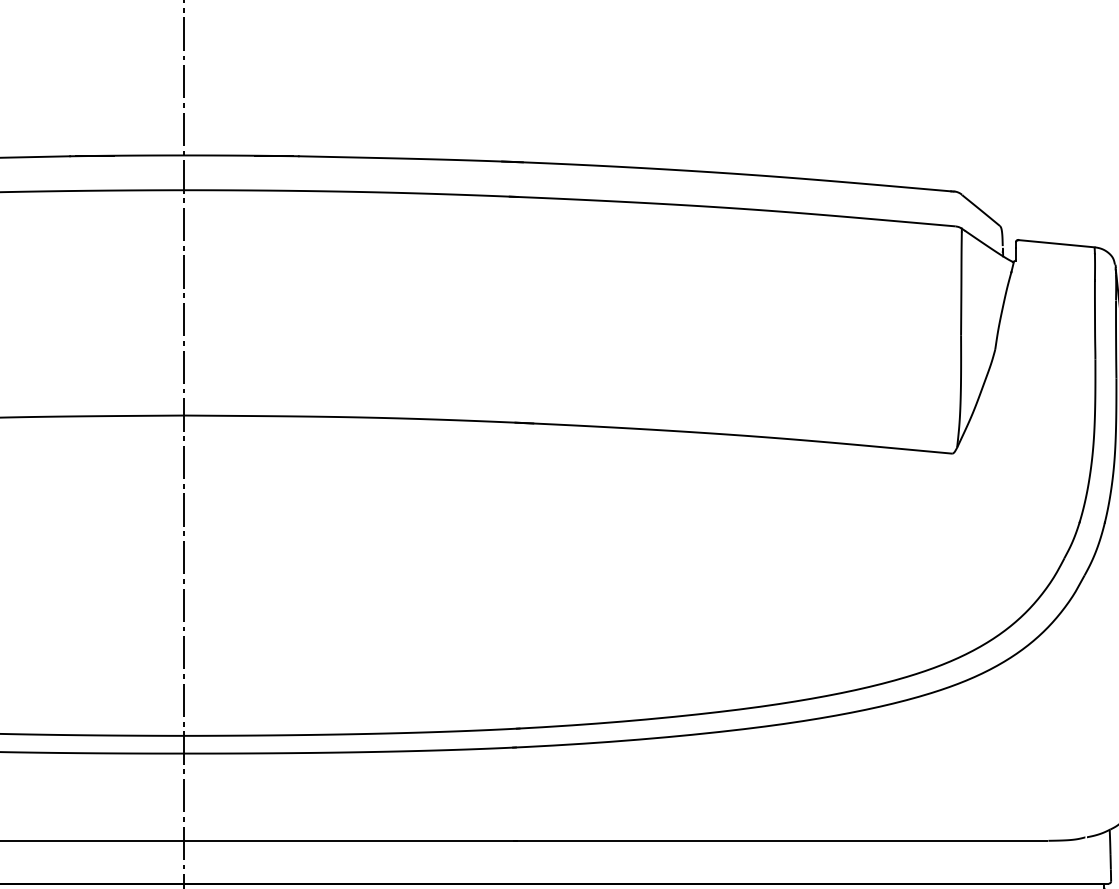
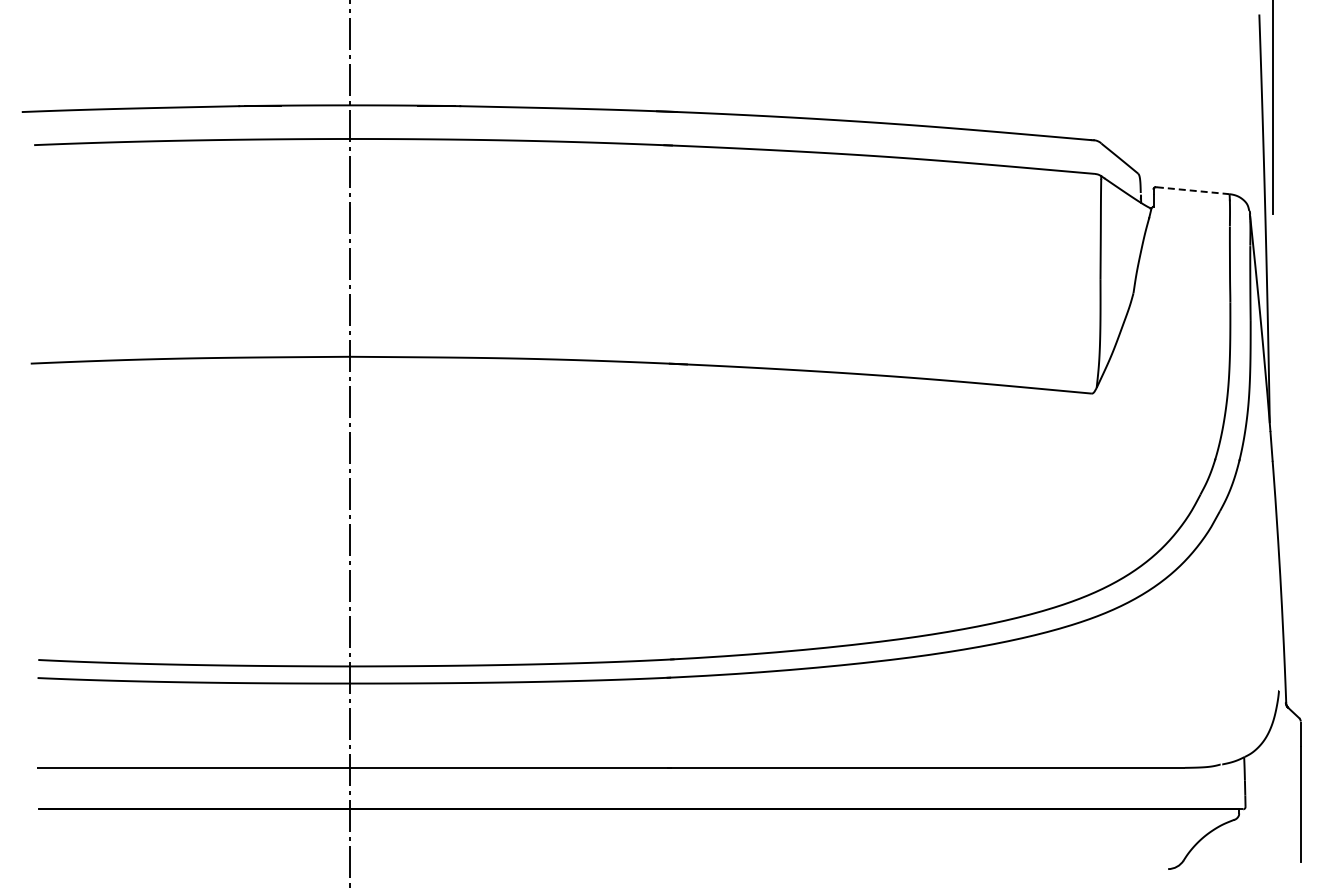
line: (1056, 243) -> (1192, 190), solid -> dashed

